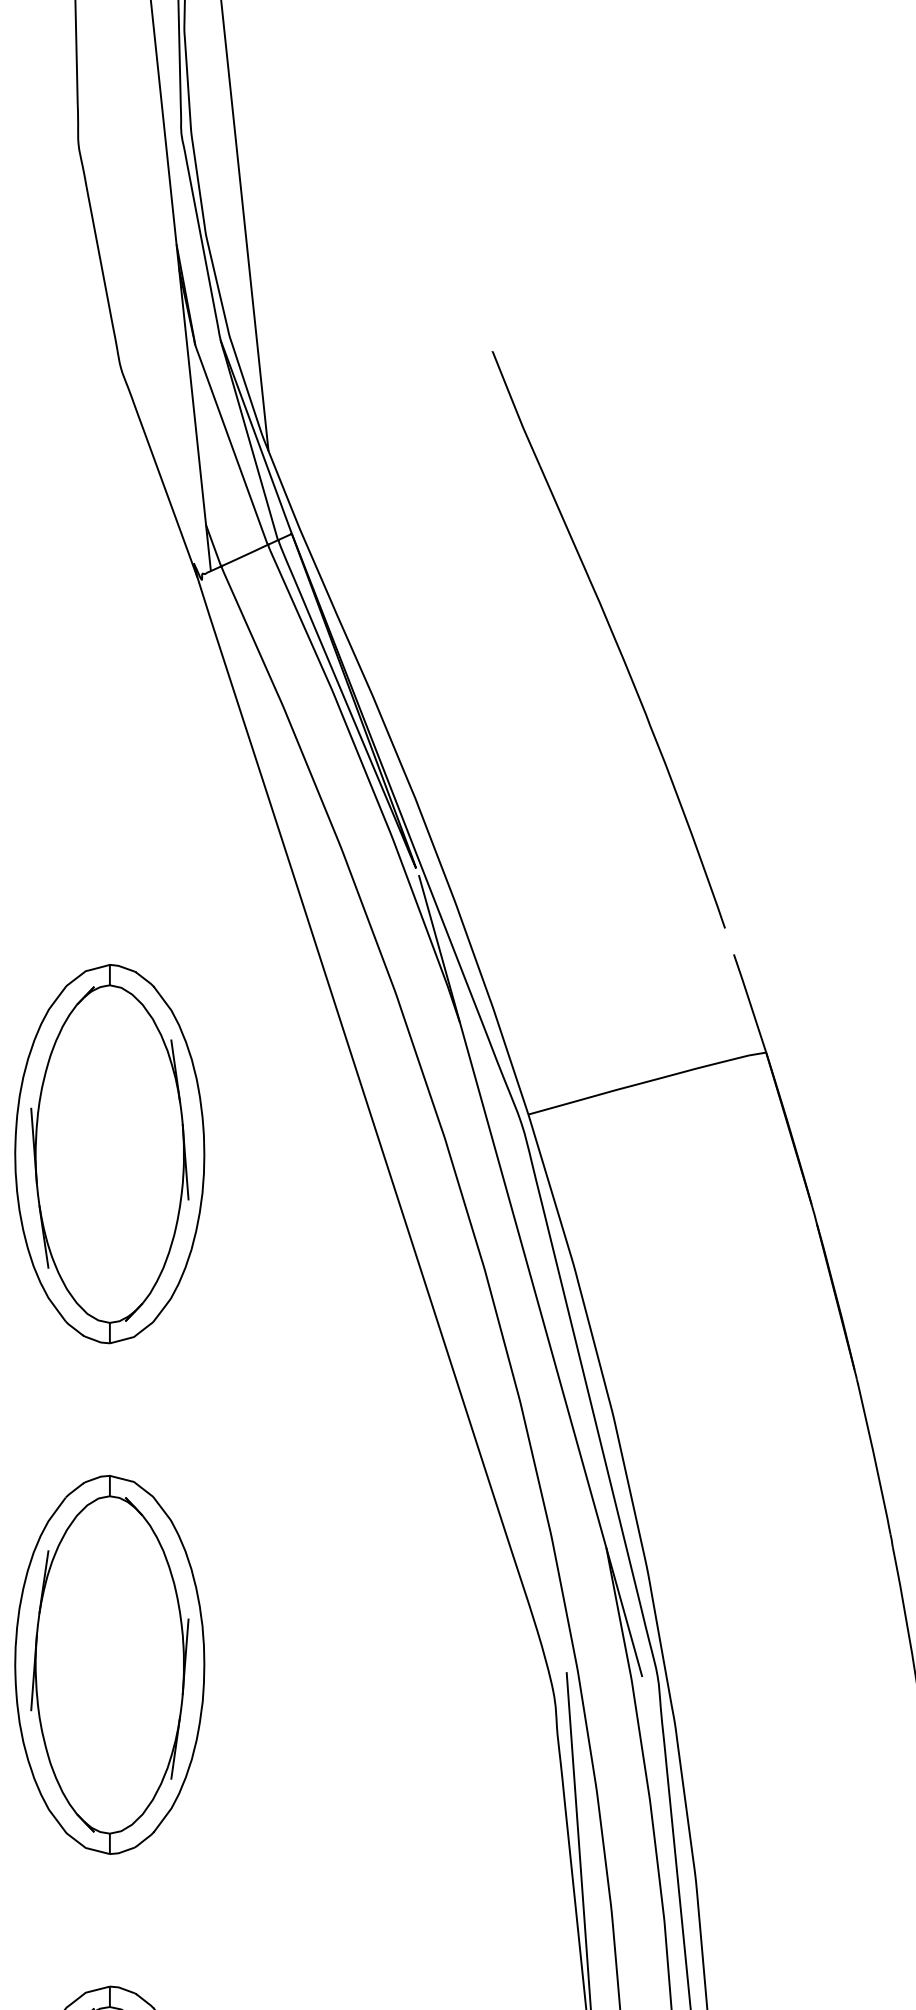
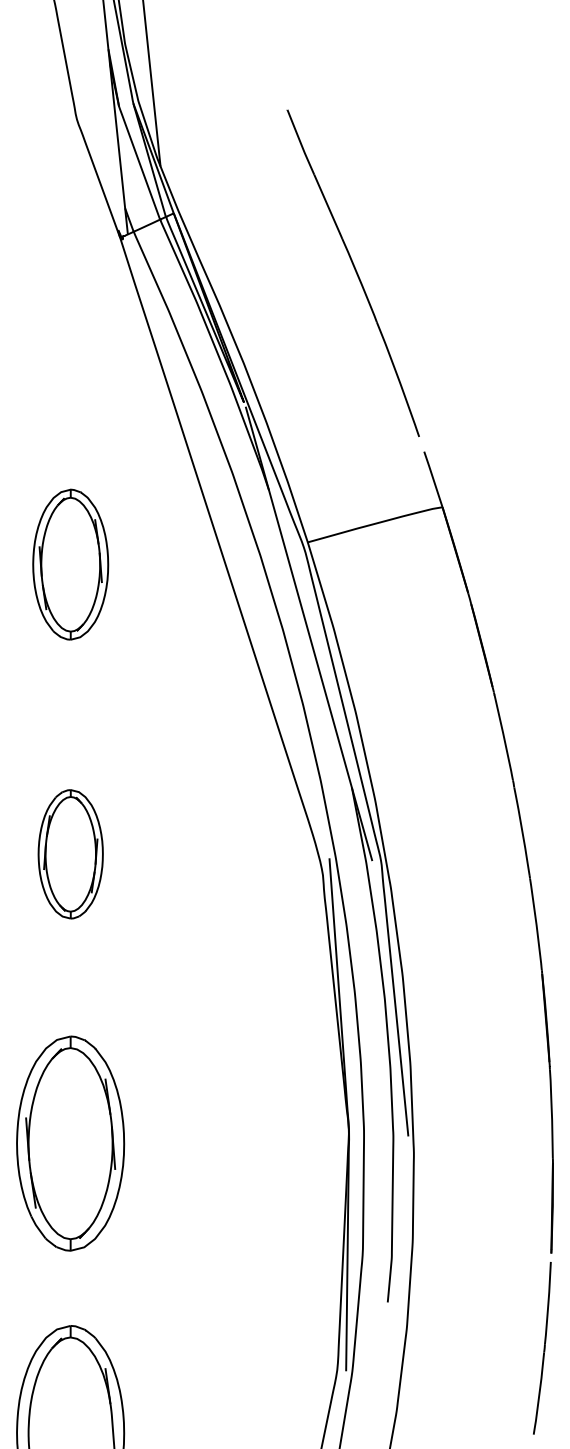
part: (109, 1153) -> (70, 564), size x0.7
part: (109, 1665) -> (70, 854), size x0.6

